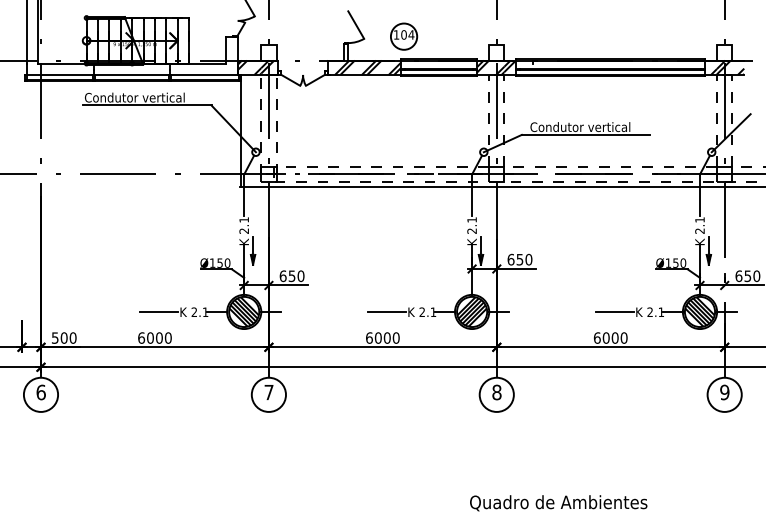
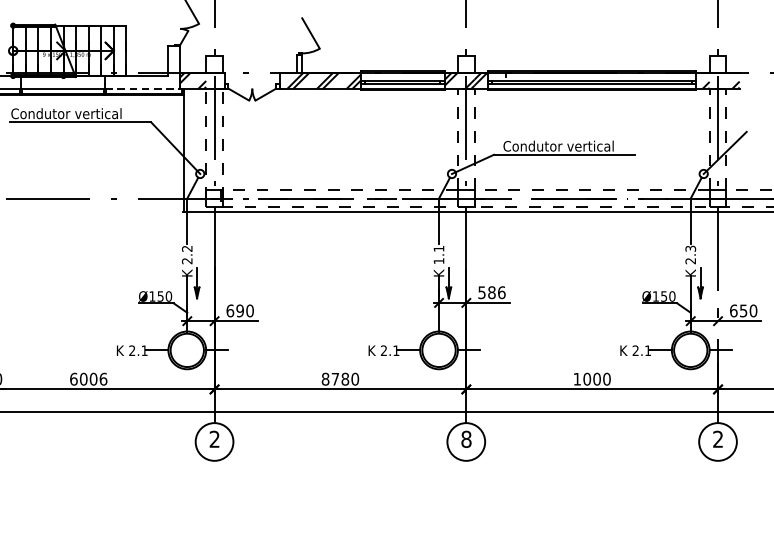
part: (404, 36) -> (364, 46), removed
hatch: (267, 66) -> (213, 79), removed
hatch: (723, 67) -> (716, 80), removed
line: (203, 74) -> (142, 88), solid -> dashed
text: (243, 219) -> (186, 248), 2.1 -> 2.2
text: (699, 219) -> (690, 248), 2.1 -> 2.3
text: (471, 230) -> (438, 260), 2.1 -> 1.1
text: (519, 259) -> (491, 292), 650 -> 586
text: (291, 275) -> (239, 310), 650 -> 690
line: (158, 311) -> (92, 349), removed
hatch: (243, 311) -> (186, 349), removed
line: (386, 311) -> (344, 349), removed
hatch: (471, 311) -> (438, 349), removed
line: (614, 311) -> (596, 349), removed
hatch: (699, 311) -> (690, 349), removed
text: (168, 337) -> (103, 378), 6000 -> 6006
text: (378, 337) -> (335, 378), 6000 -> 8780
text: (596, 337) -> (576, 378), 6000 -> 1000
text: (268, 392) -> (214, 439), 7 -> 2
text: (724, 392) -> (717, 439), 9 -> 2

